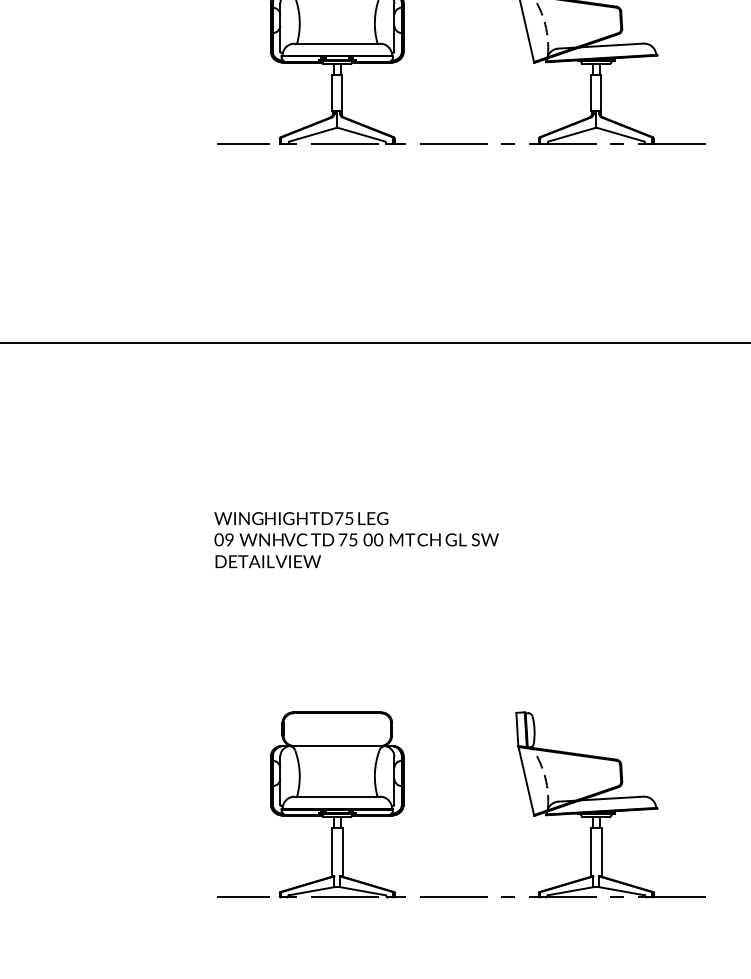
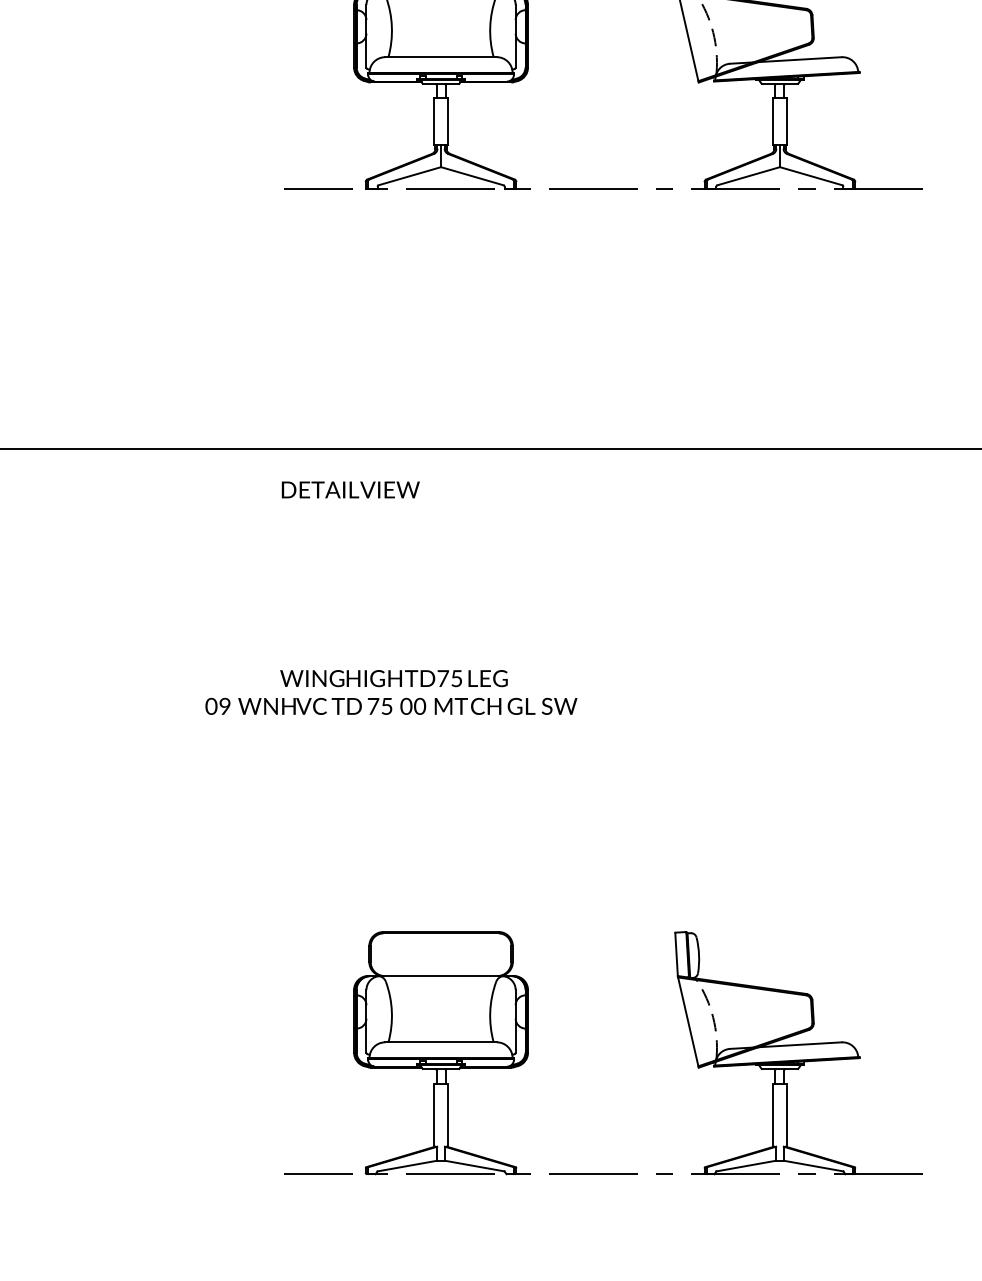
text: (356, 539) -> (391, 705), moved
text: (268, 561) -> (350, 489), moved

